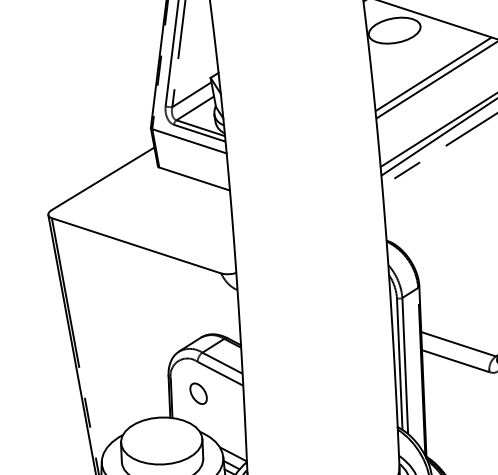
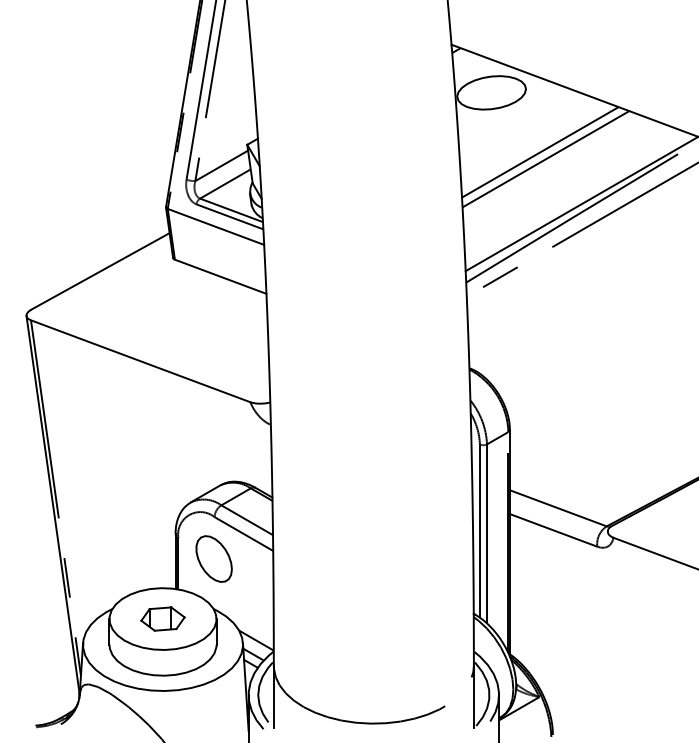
part: (198, 393) -> (213, 558), size x1.67
part: (161, 440) -> (162, 618), added

